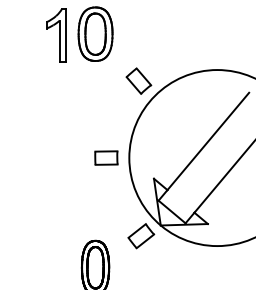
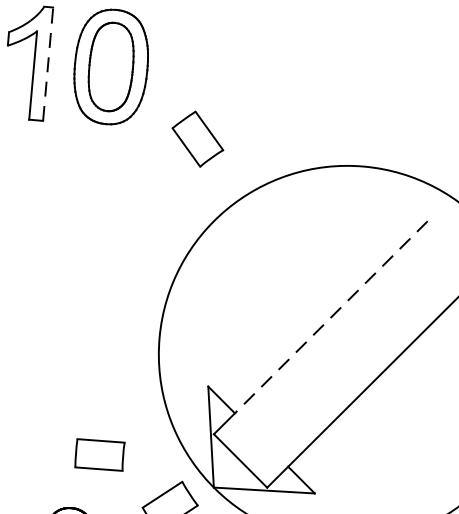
line: (66, 35) -> (48, 64), solid -> dashed
part: (138, 80) -> (197, 137), moved
line: (208, 141) -> (331, 317), solid -> dashed
part: (106, 157) -> (100, 453), moved

